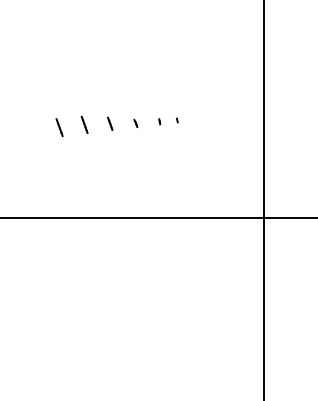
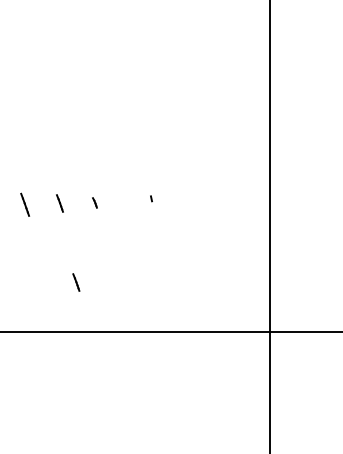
part: (159, 121) -> (127, 200), removed
line: (122, 181) -> (76, 281), added

